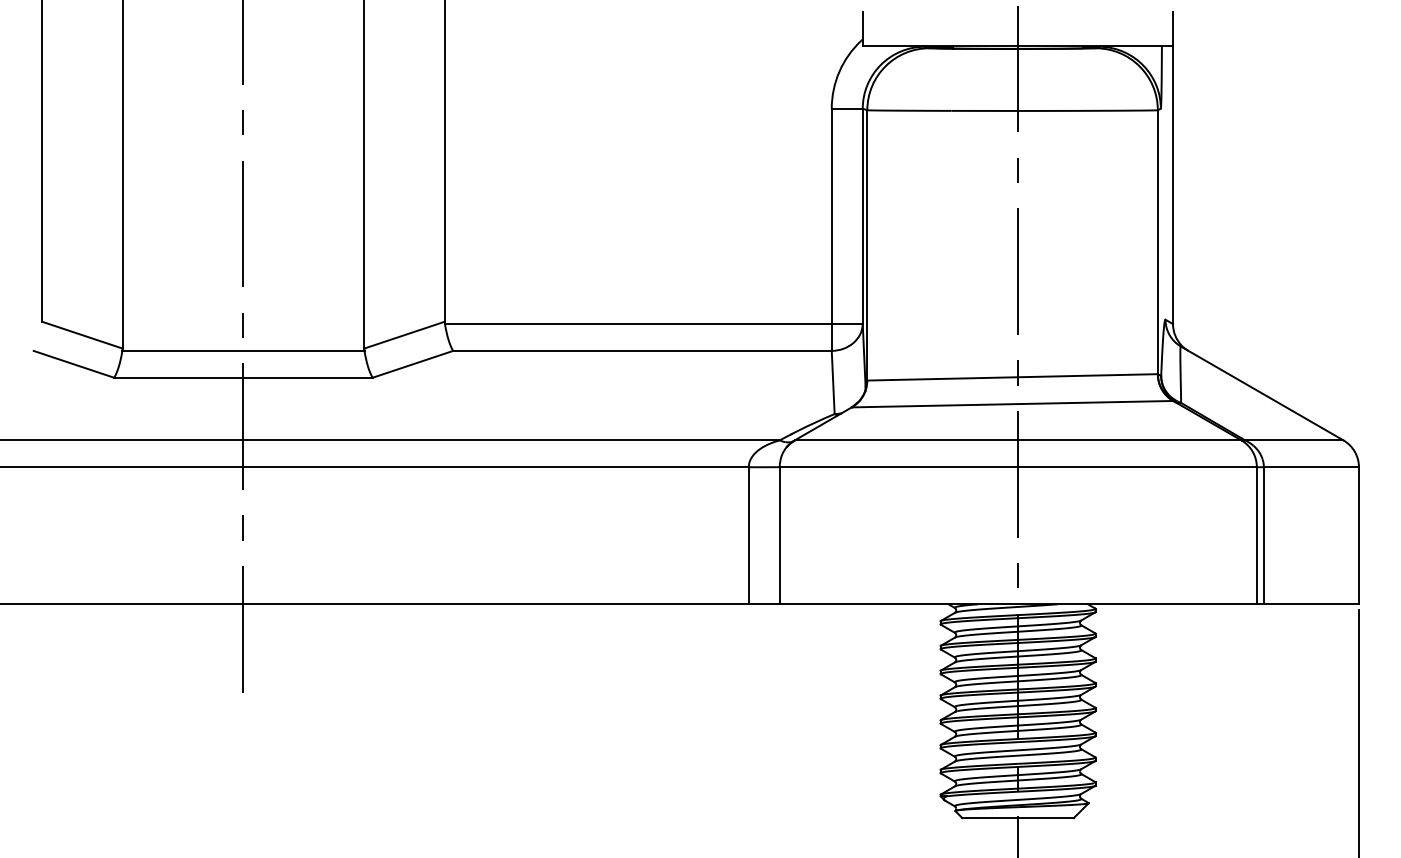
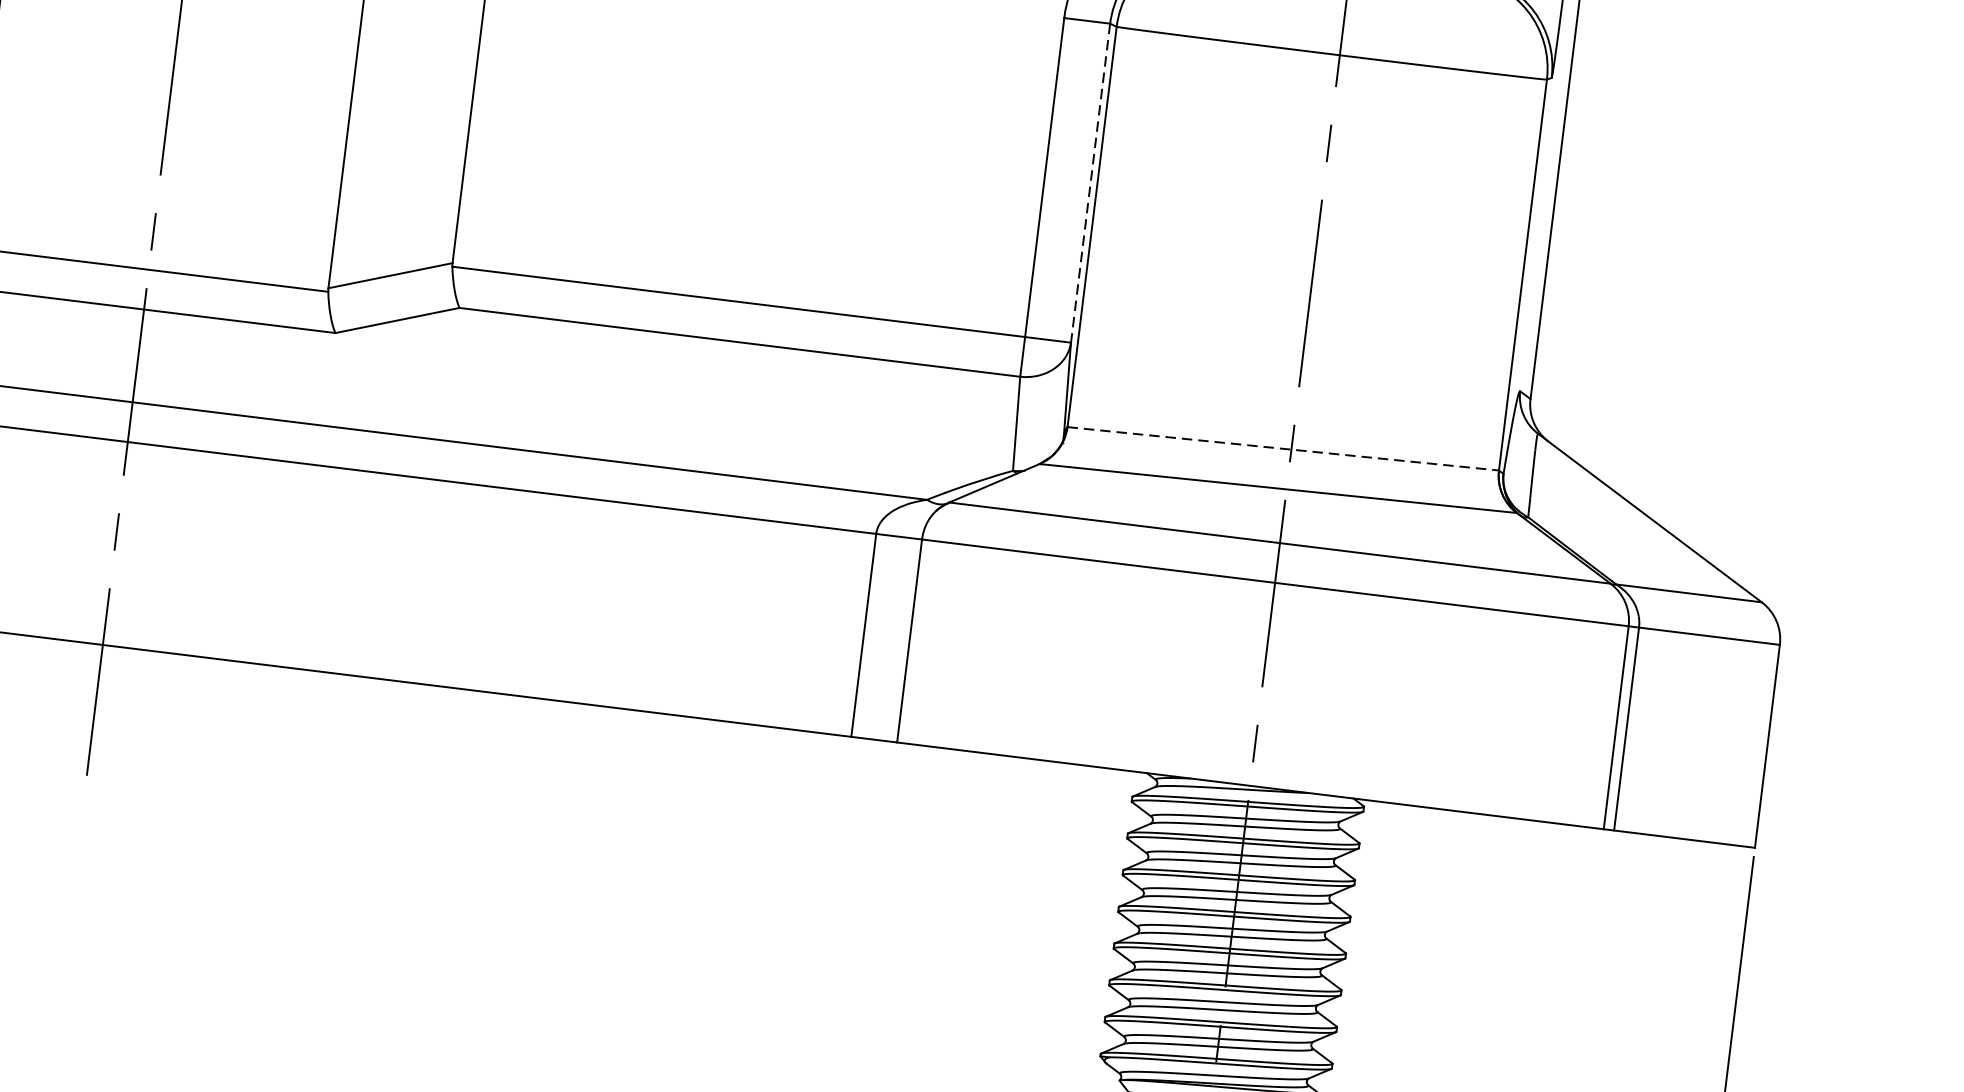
line: (862, 216) -> (1090, 183), solid -> dashed
line: (1013, 377) -> (1284, 449), solid -> dashed

